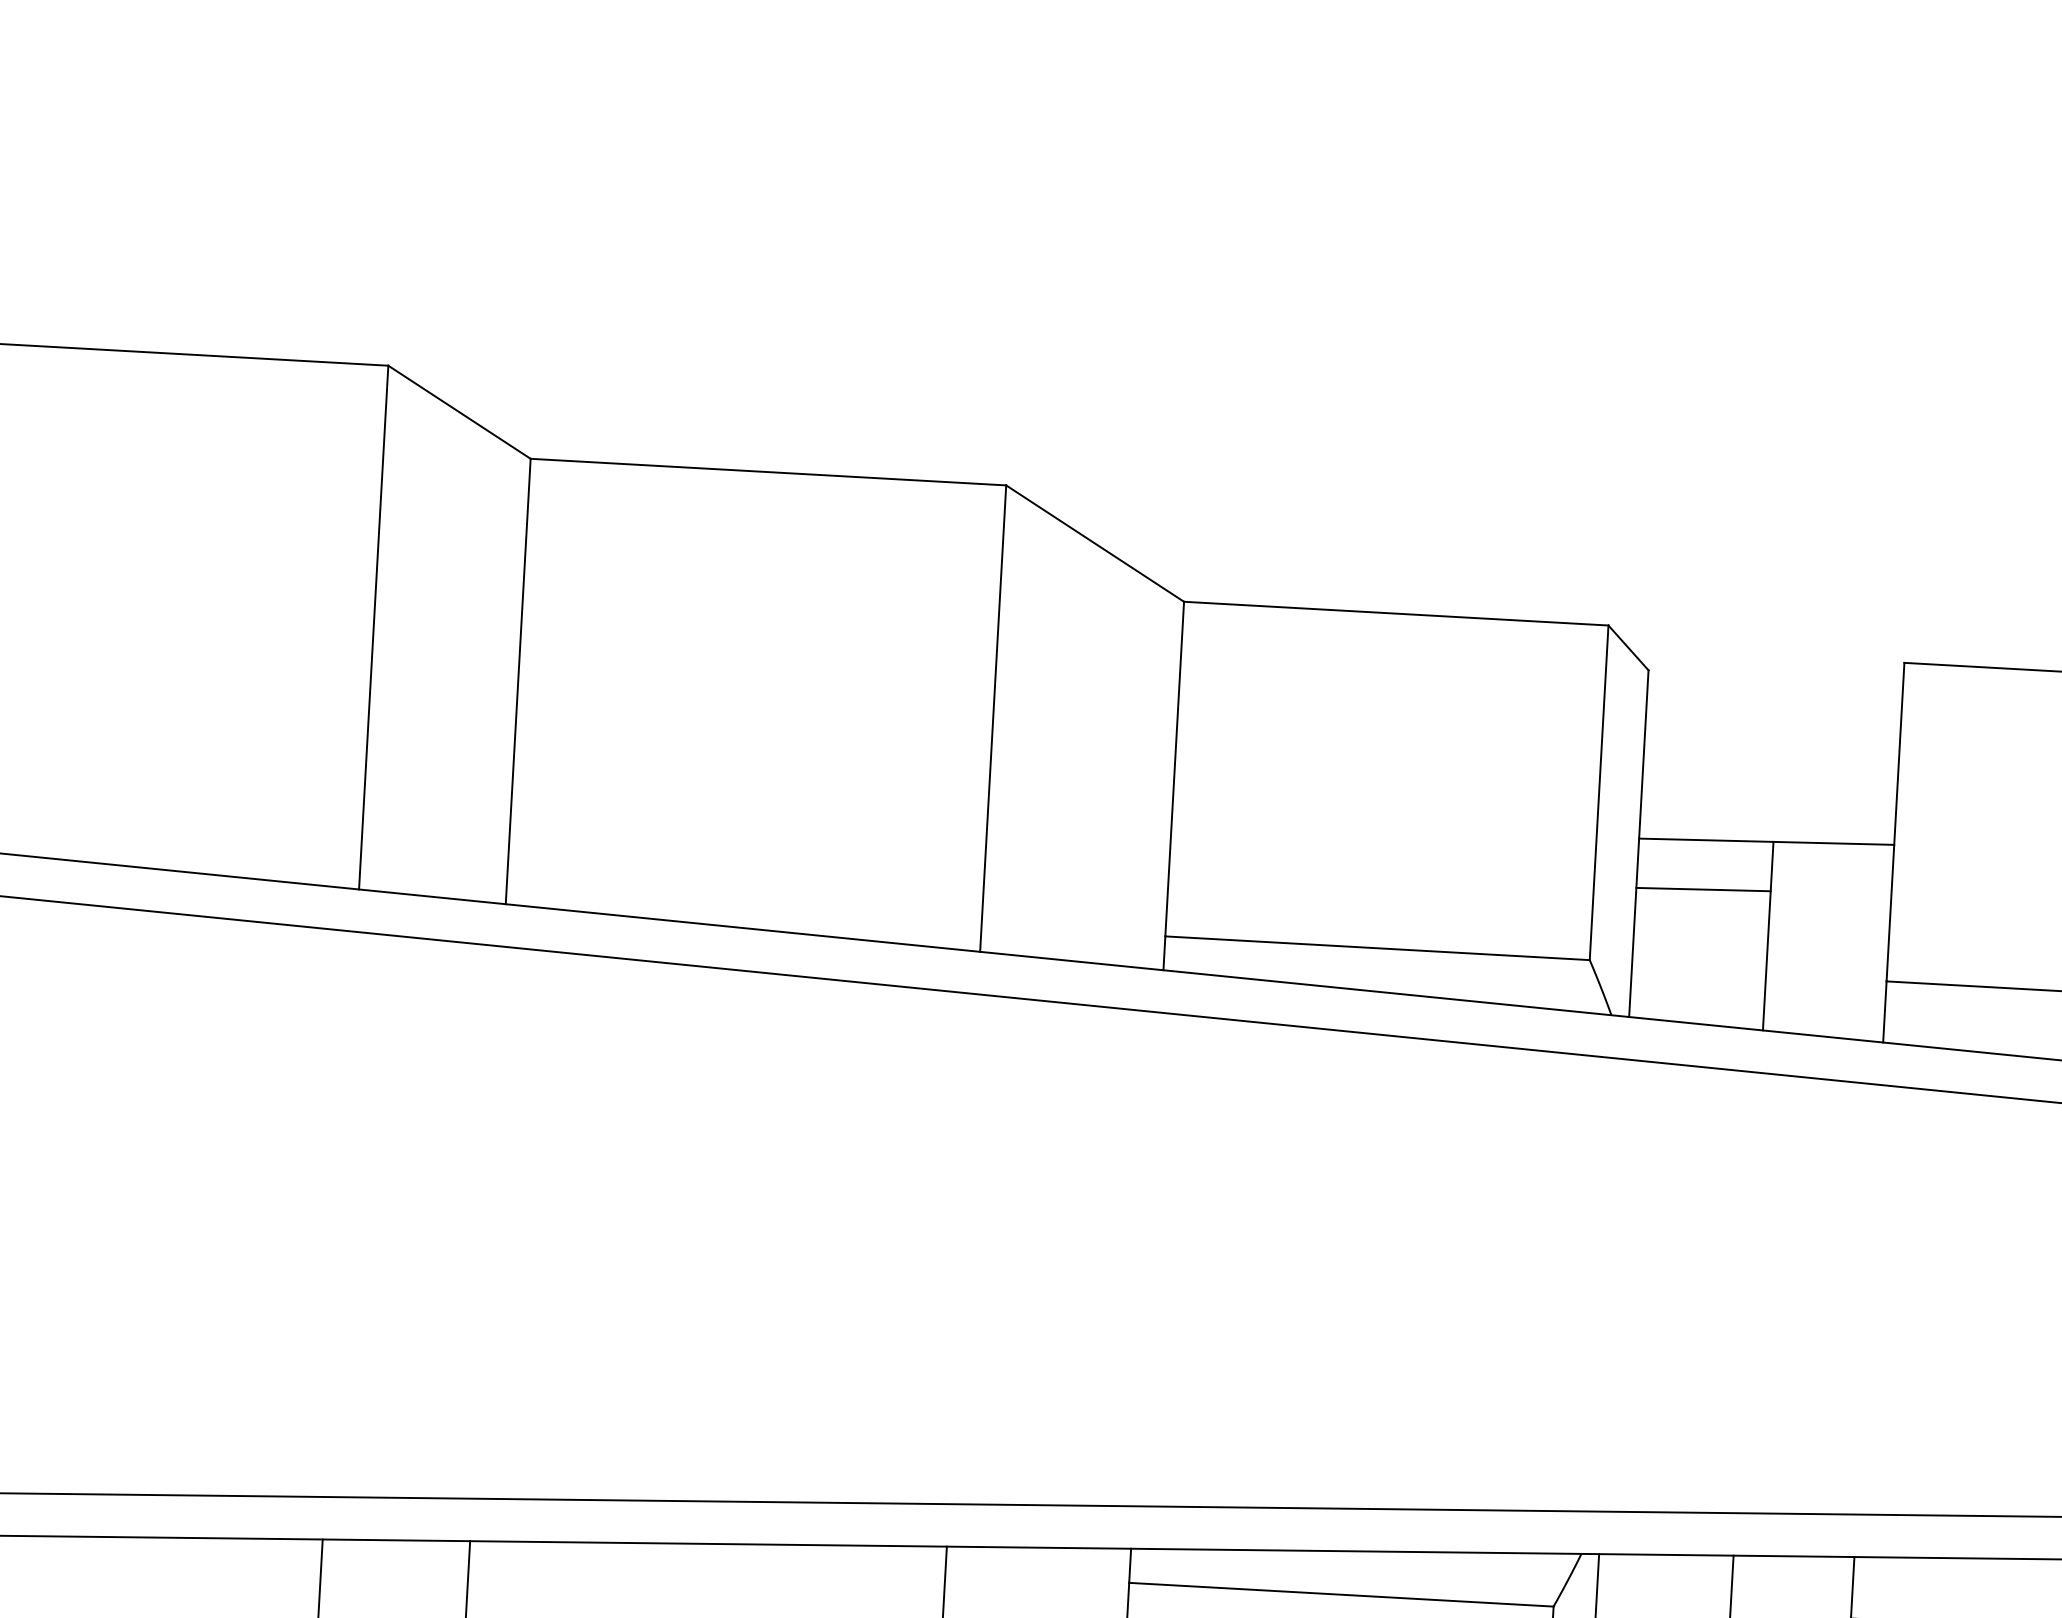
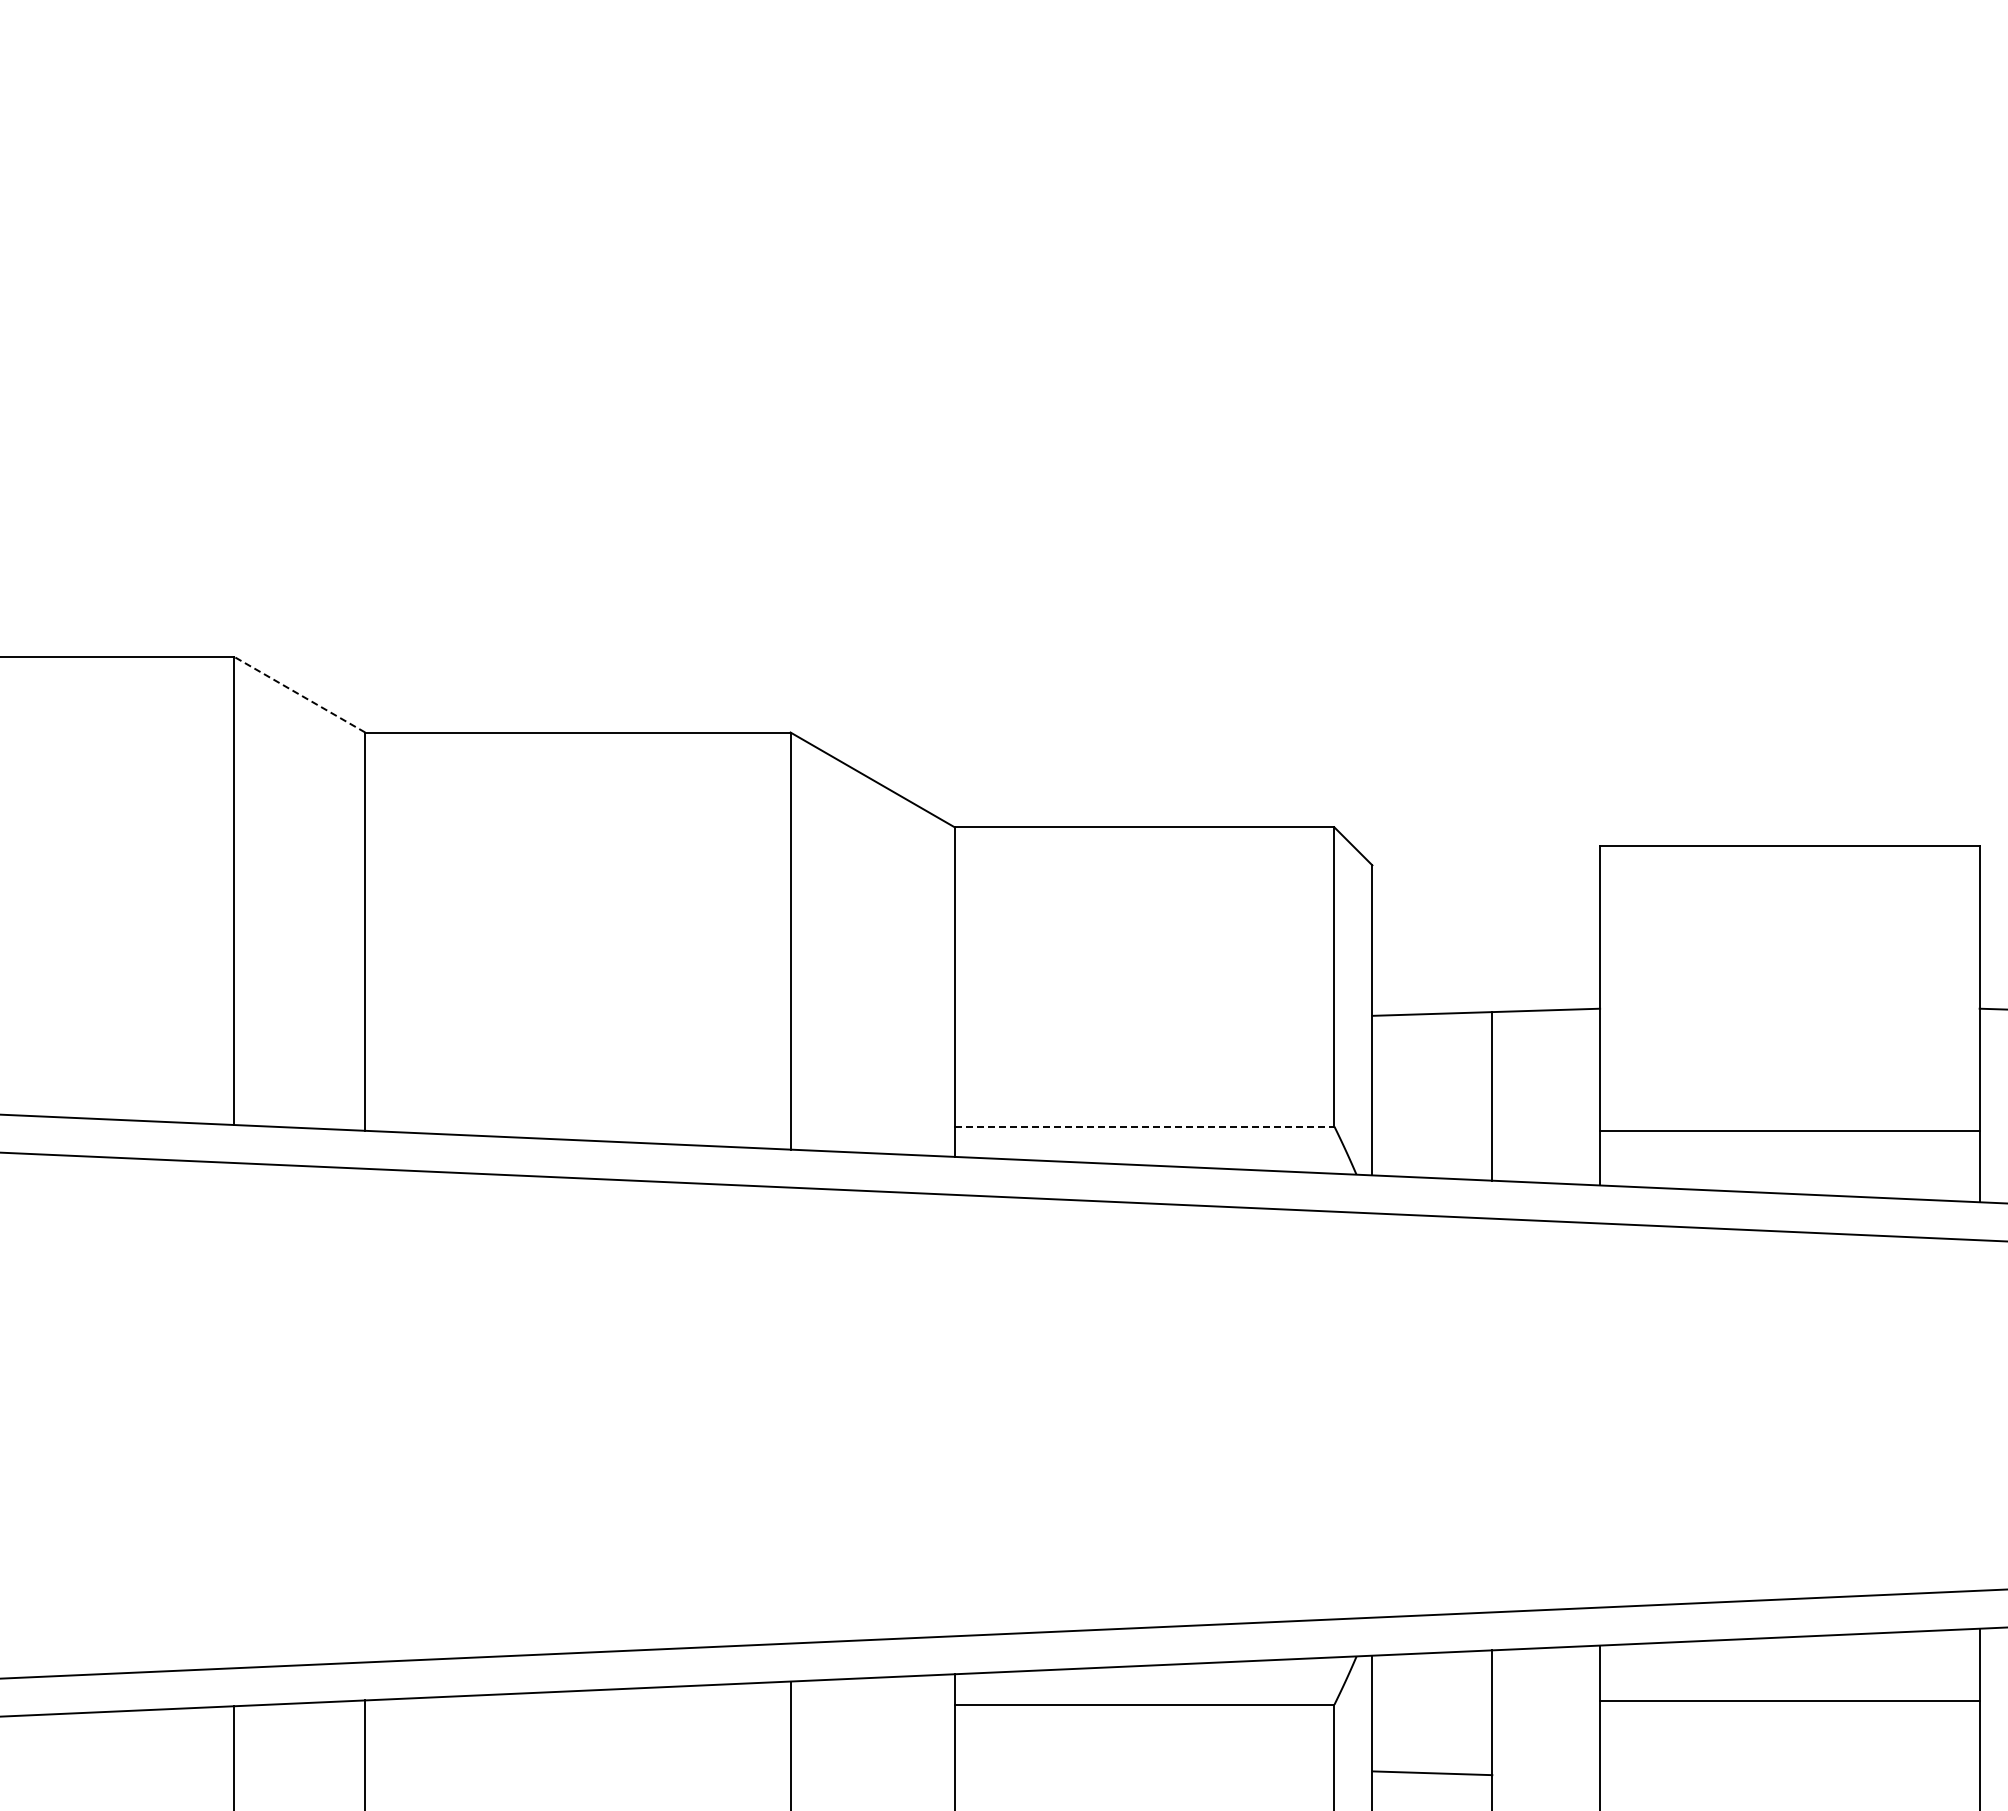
line: (459, 412) -> (299, 694), solid -> dashed
line: (1703, 888) -> (1432, 1057), removed
line: (1377, 948) -> (1144, 1126), solid -> dashed

